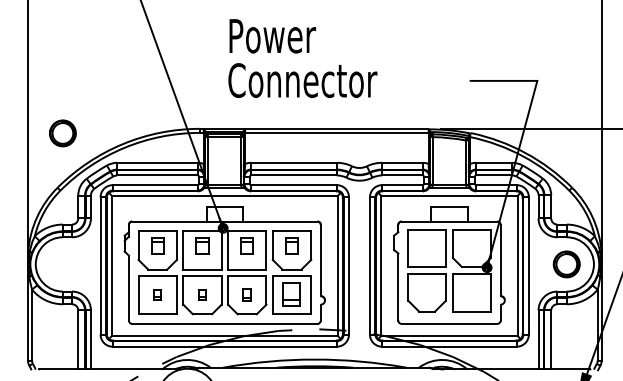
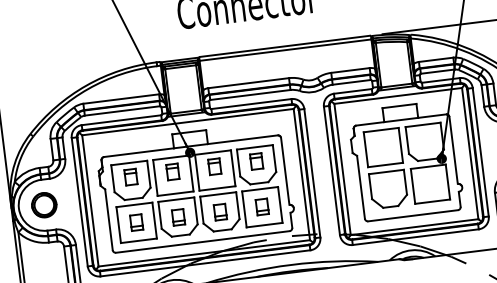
part: (62, 133) -> (43, 205), moved
part: (157, 294) -> (136, 222), size x1.67
part: (202, 294) -> (178, 217), size x1.67
part: (246, 294) -> (219, 211), size x1.43
part: (291, 294) -> (261, 206), size x0.71

